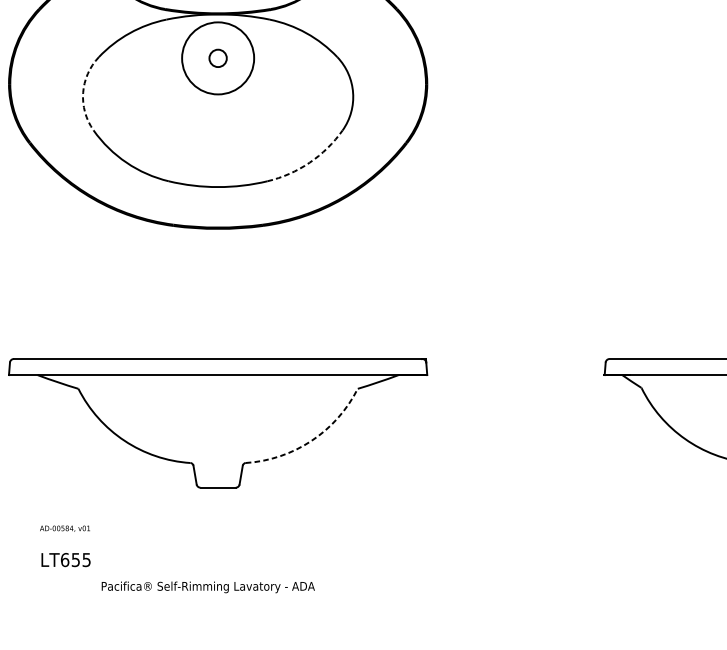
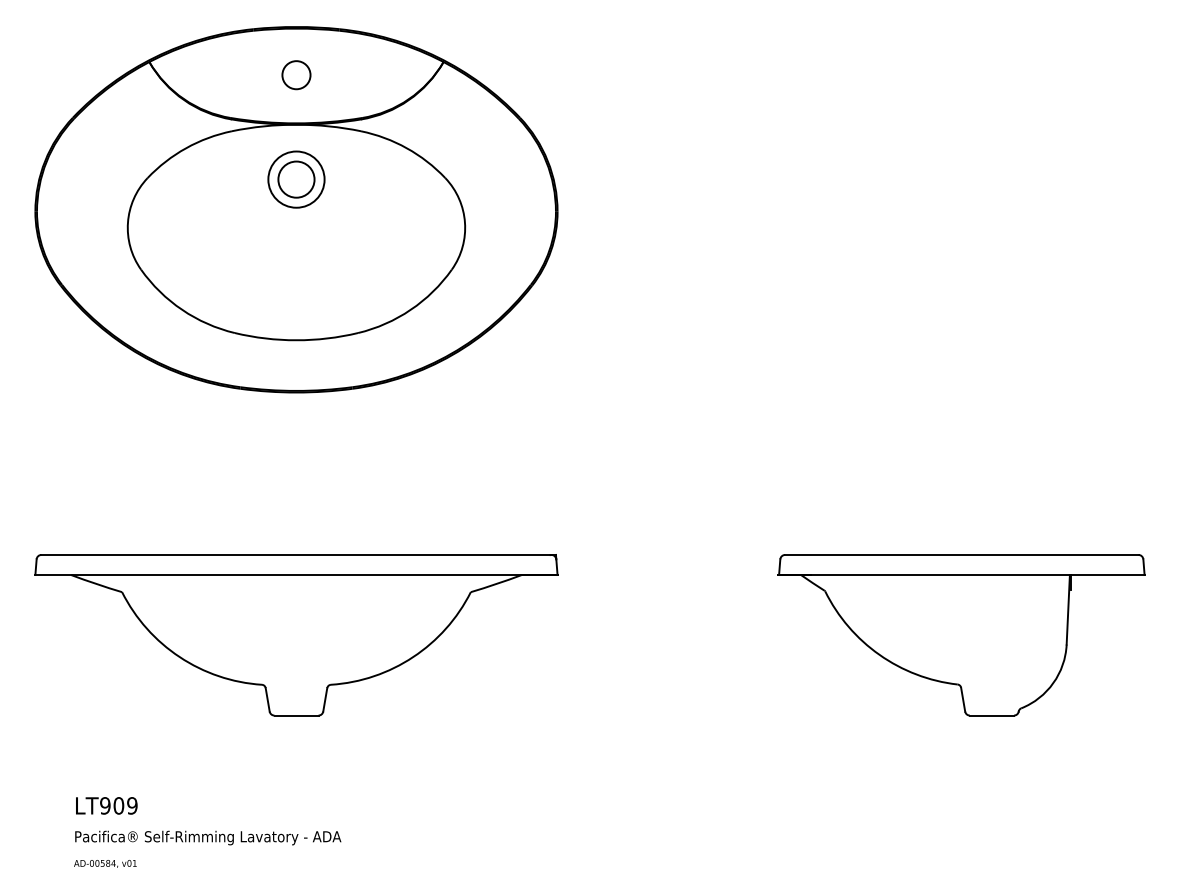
circle: (218, 58) -> (296, 179), size x0.62
circle: (218, 58) -> (296, 179), size x1.67
arc: (82, 92) -> (127, 222), dashed -> solid
arc: (309, 162) -> (410, 309), dashed -> solid
arc: (311, 441) -> (413, 657), dashed -> solid
text: (65, 528) -> (105, 863), moved
text: (75, 559) -> (118, 805), LT655 -> LT909
text: (208, 586) -> (208, 837), moved

